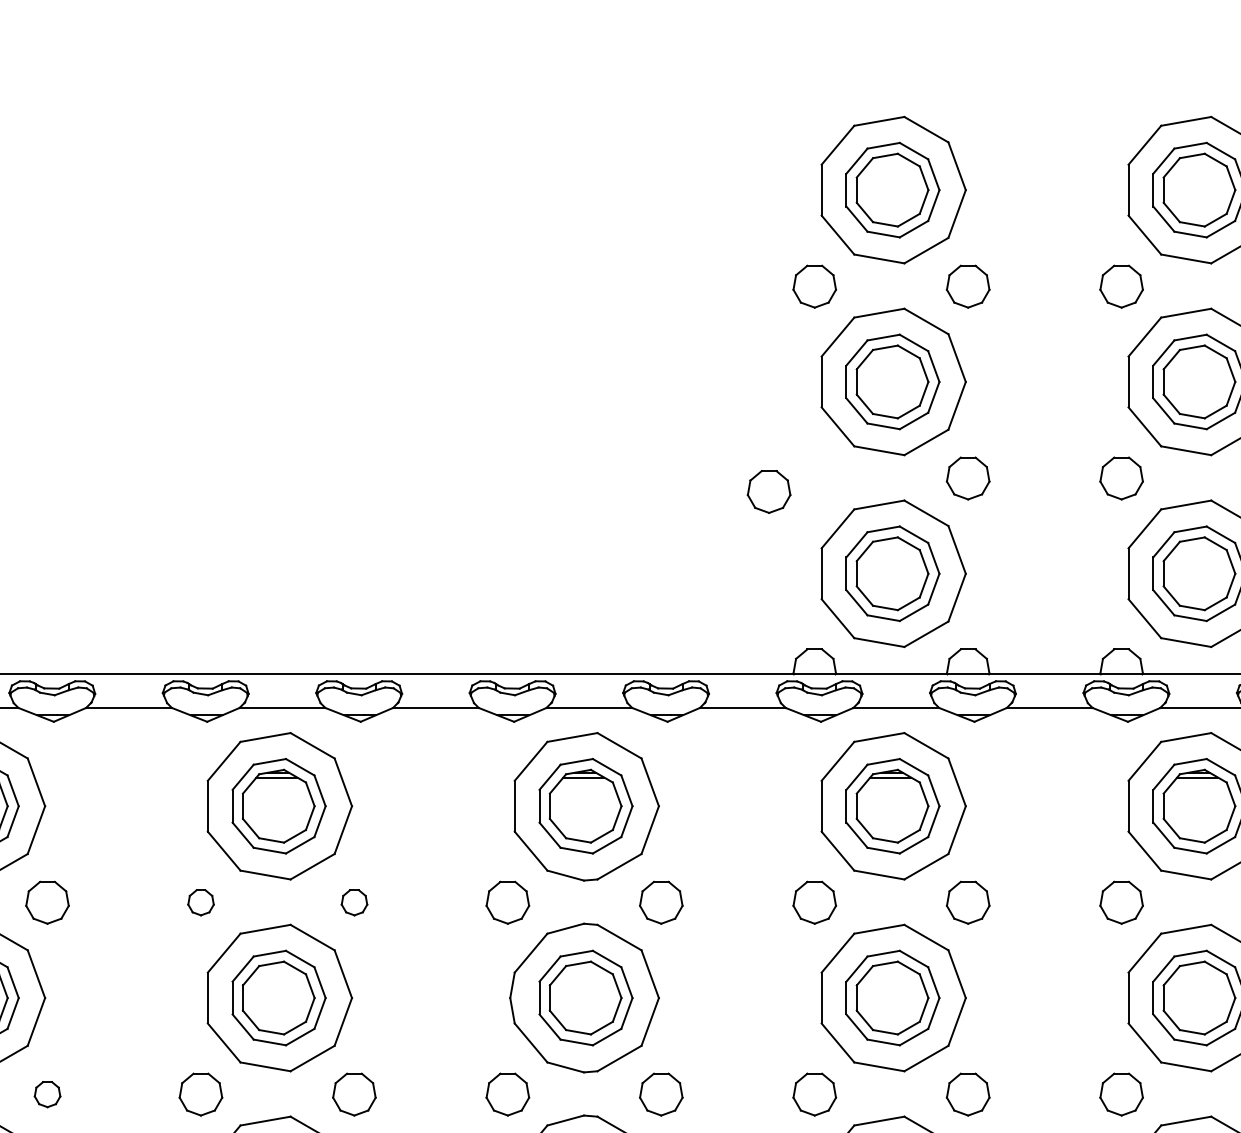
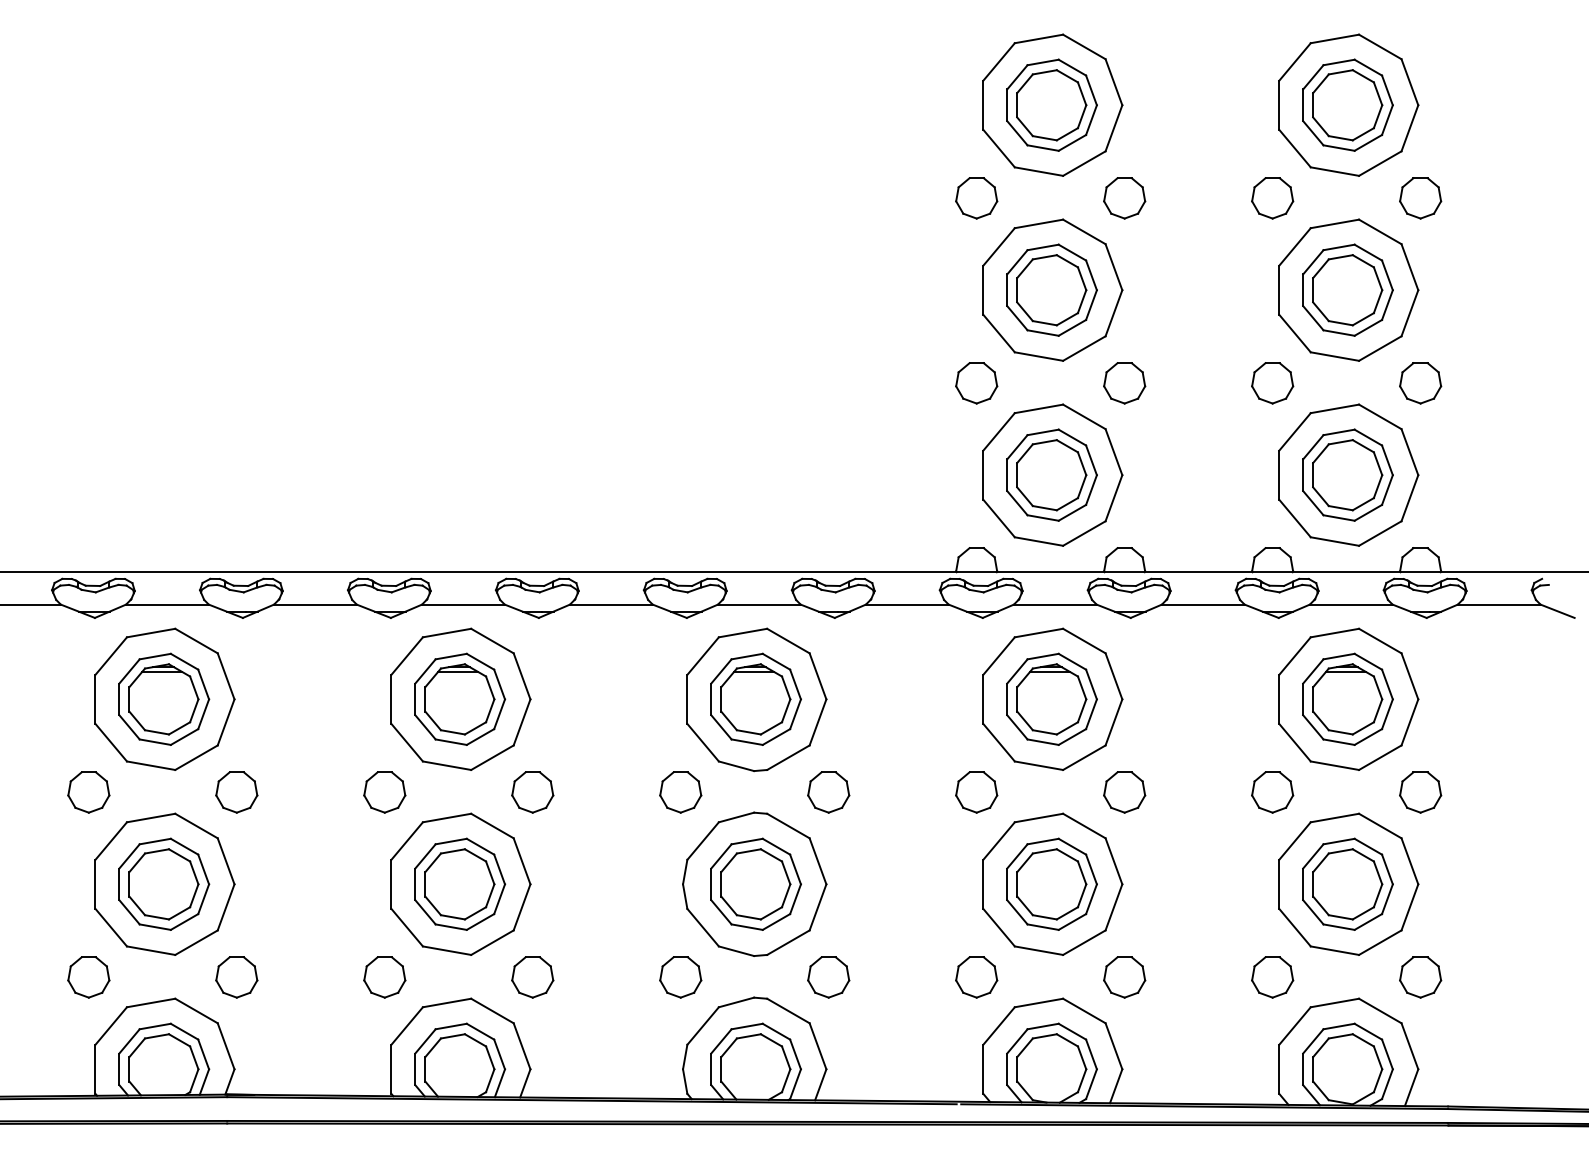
part: (768, 492) -> (976, 383), moved
part: (200, 902) -> (384, 792), size x1.67
part: (354, 902) -> (532, 792), size x1.67
part: (47, 1094) -> (236, 977), size x1.67

